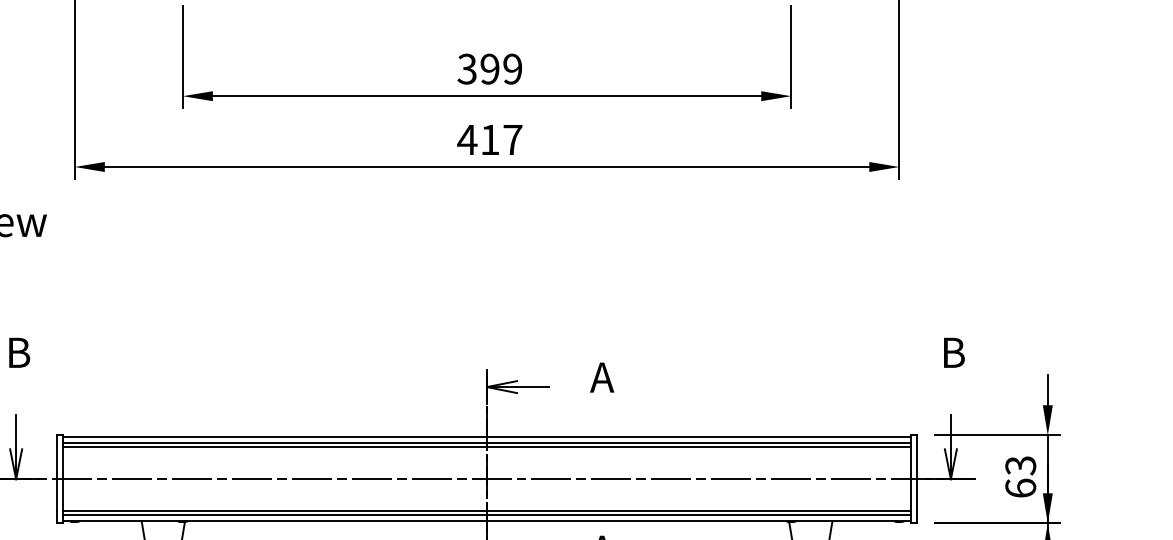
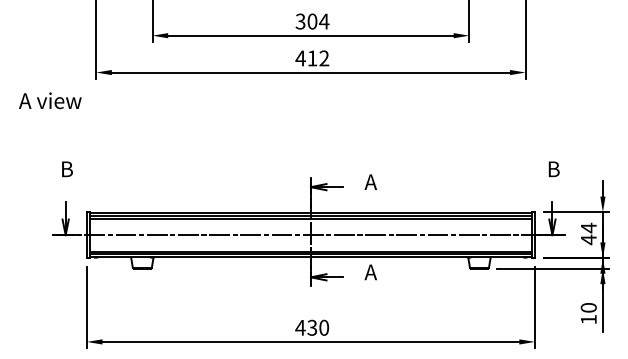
text: (501, 68) -> (318, 21), 399 -> 304
text: (513, 140) -> (324, 58), 417 -> 412
text: (1020, 476) -> (588, 233), 63 -> 44

